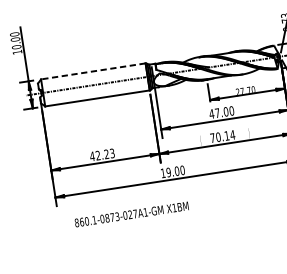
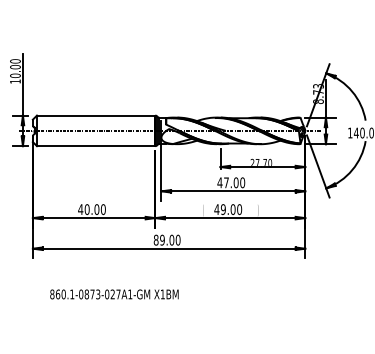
line: (92, 71) -> (95, 115), dashed -> solid
text: (222, 136) -> (228, 209), 70.14 -> 49.00
text: (104, 154) -> (94, 209), 42.23 -> 40.00
text: (162, 172) -> (155, 239), 19.00 -> 89.00
text: (131, 214) -> (114, 294), moved

